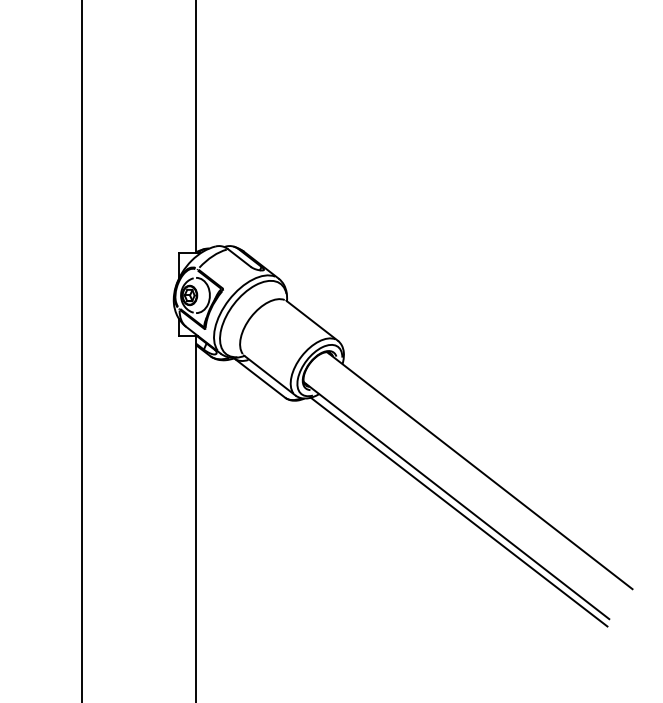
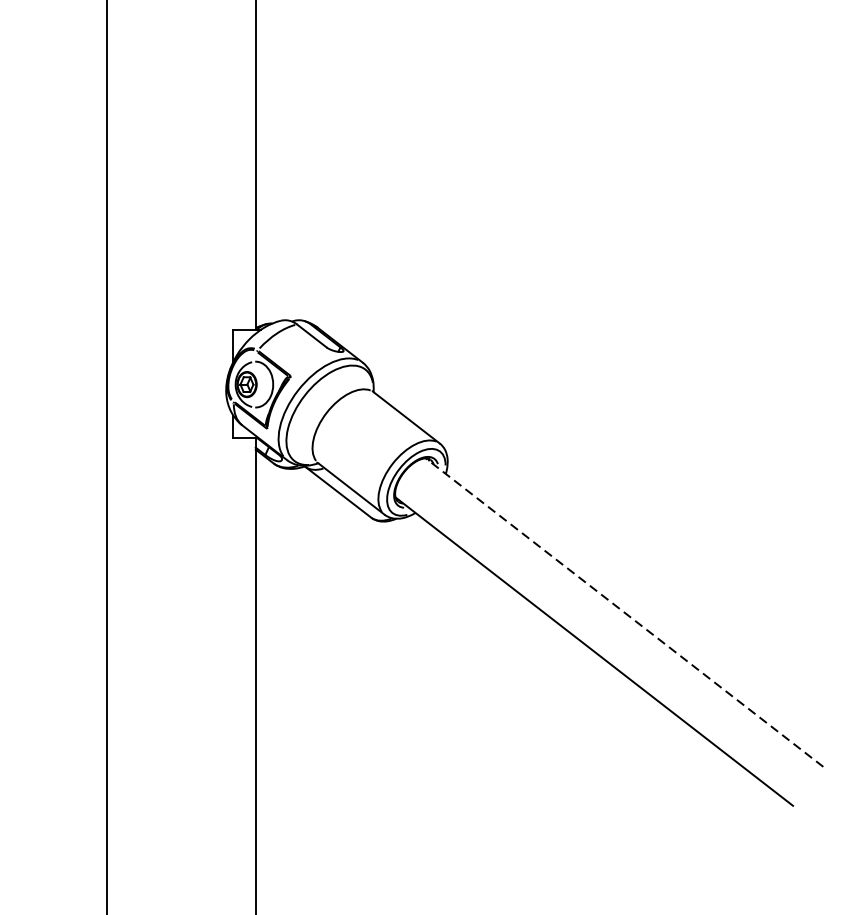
line: (479, 470) -> (624, 612), solid -> dashed
line: (458, 511) -> (596, 665), removed

